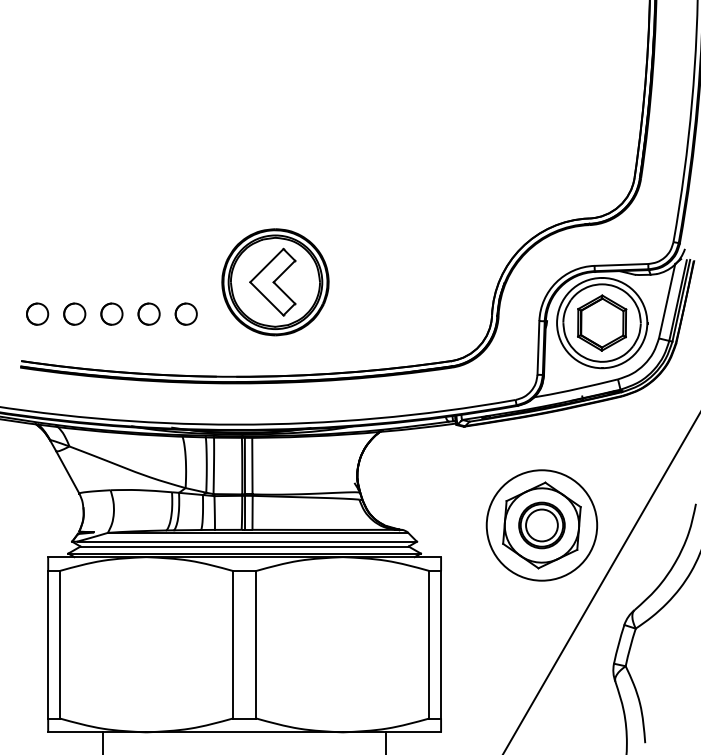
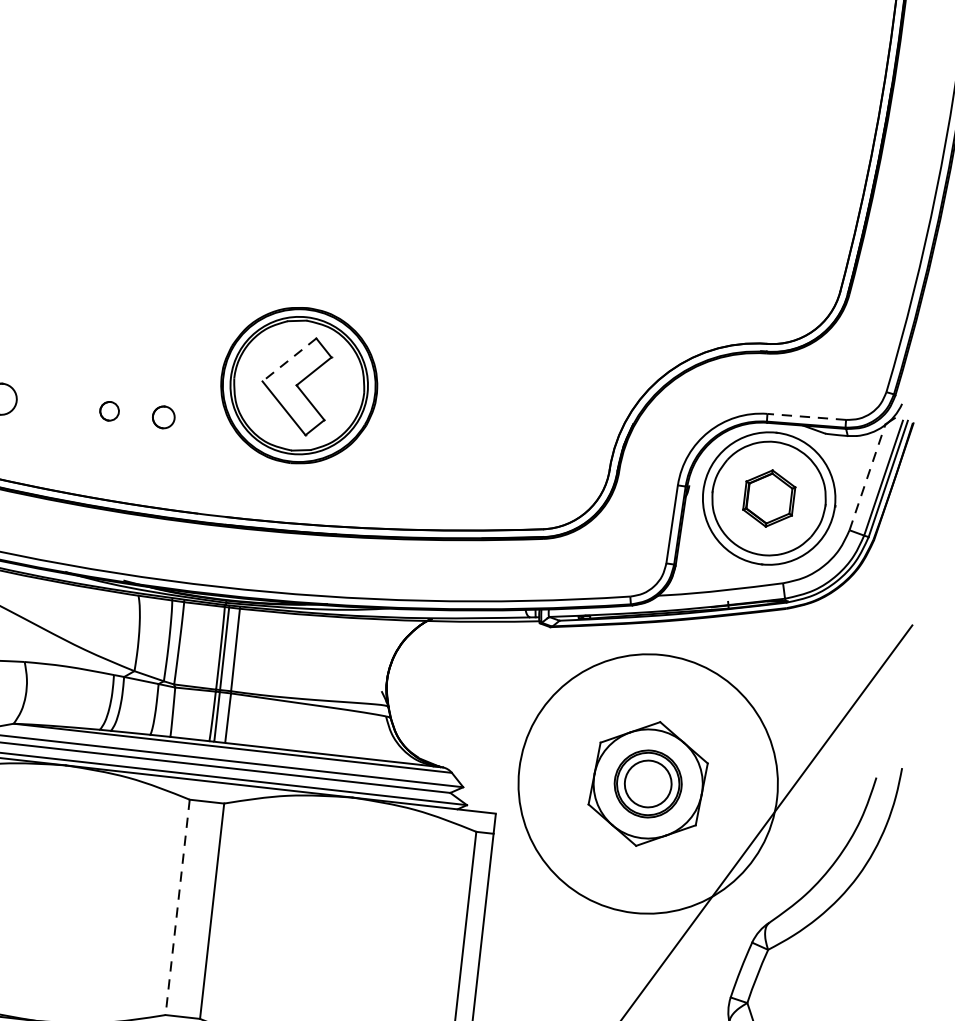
line: (621, 264) -> (806, 416), solid -> dashed
line: (266, 266) -> (288, 361), solid -> dashed
line: (667, 300) -> (868, 476), solid -> dashed
circle: (111, 313) -> (54, 404), removed
circle: (148, 313) -> (108, 410), size x0.6
circle: (185, 313) -> (162, 416), size x0.7
part: (602, 322) -> (769, 497), size x0.7
circle: (541, 525) -> (647, 783), size x1.6
line: (232, 644) -> (177, 906), solid -> dashed

